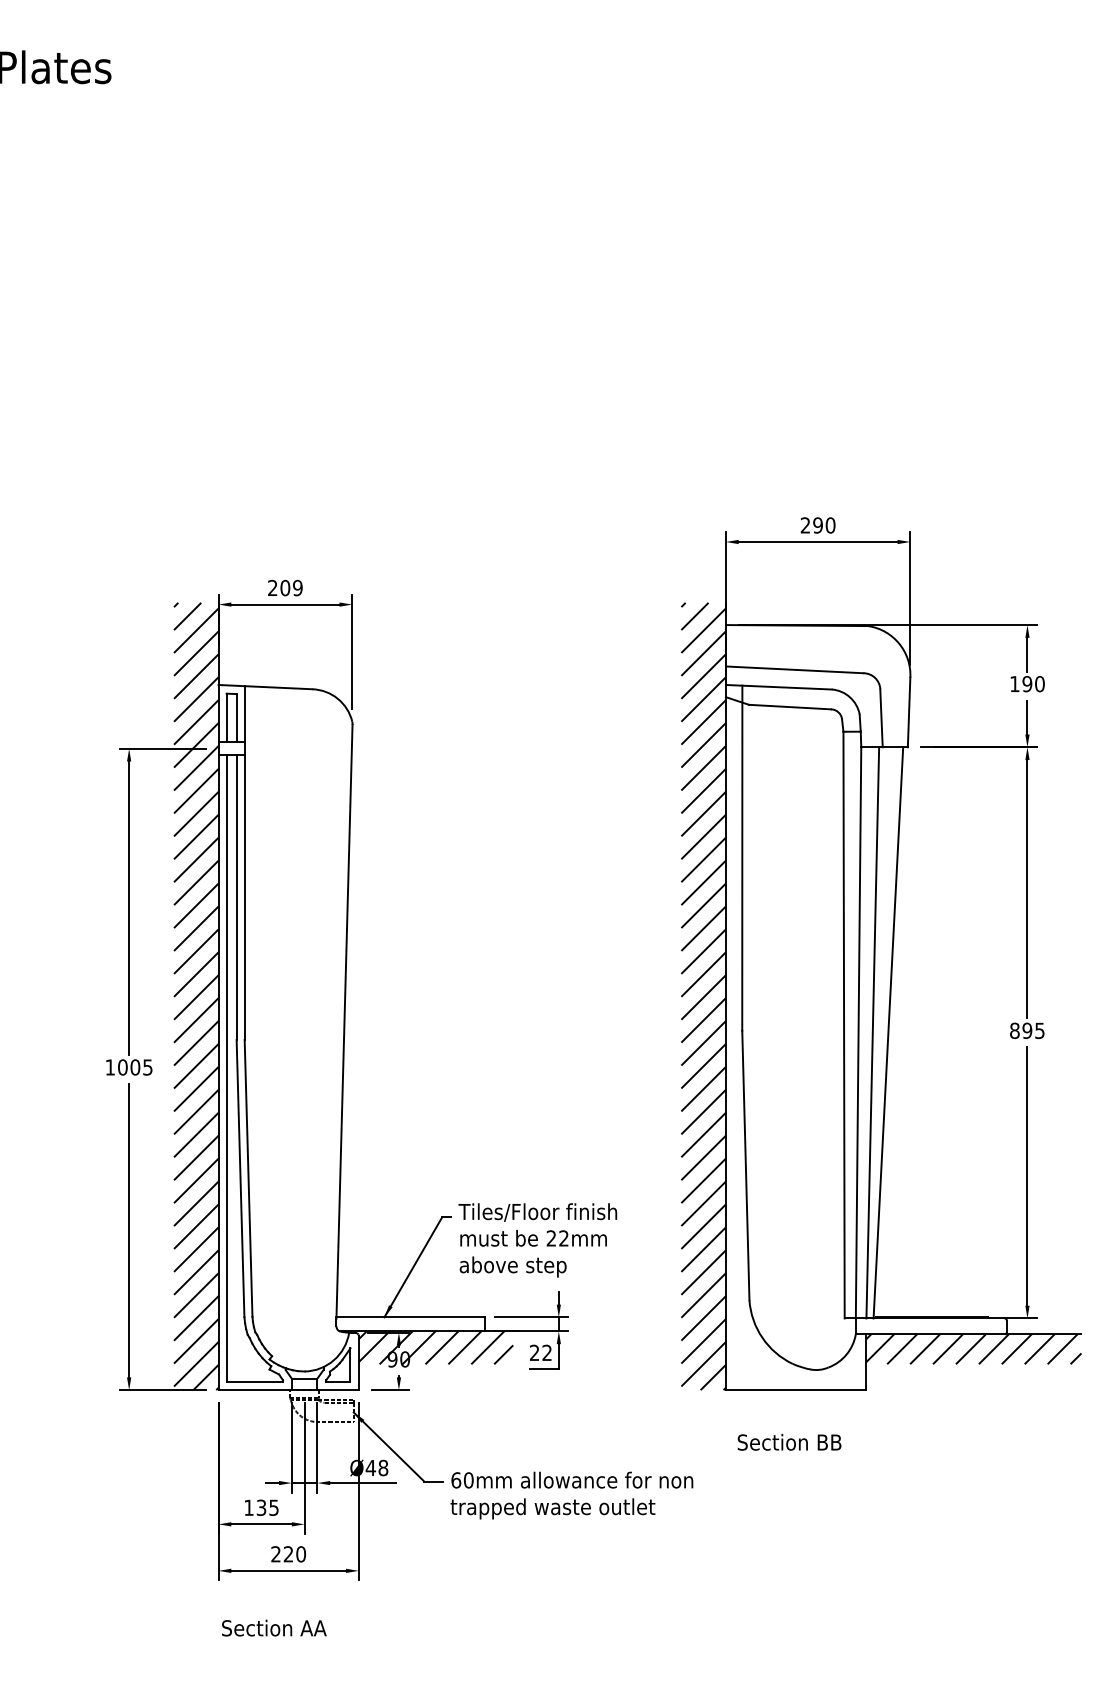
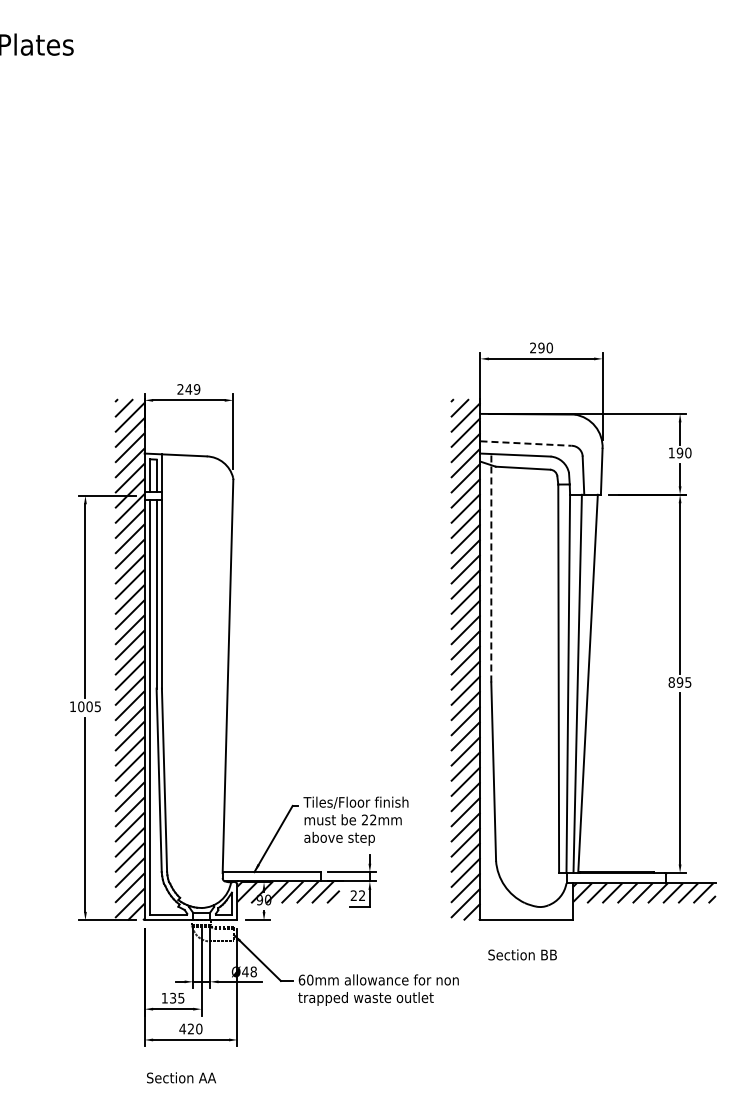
text: (284, 588) -> (188, 389), 209 -> 249
line: (793, 669) -> (525, 443), solid -> dashed
line: (742, 857) -> (491, 567), solid -> dashed
text: (275, 1553) -> (182, 1028), 220 -> 420

